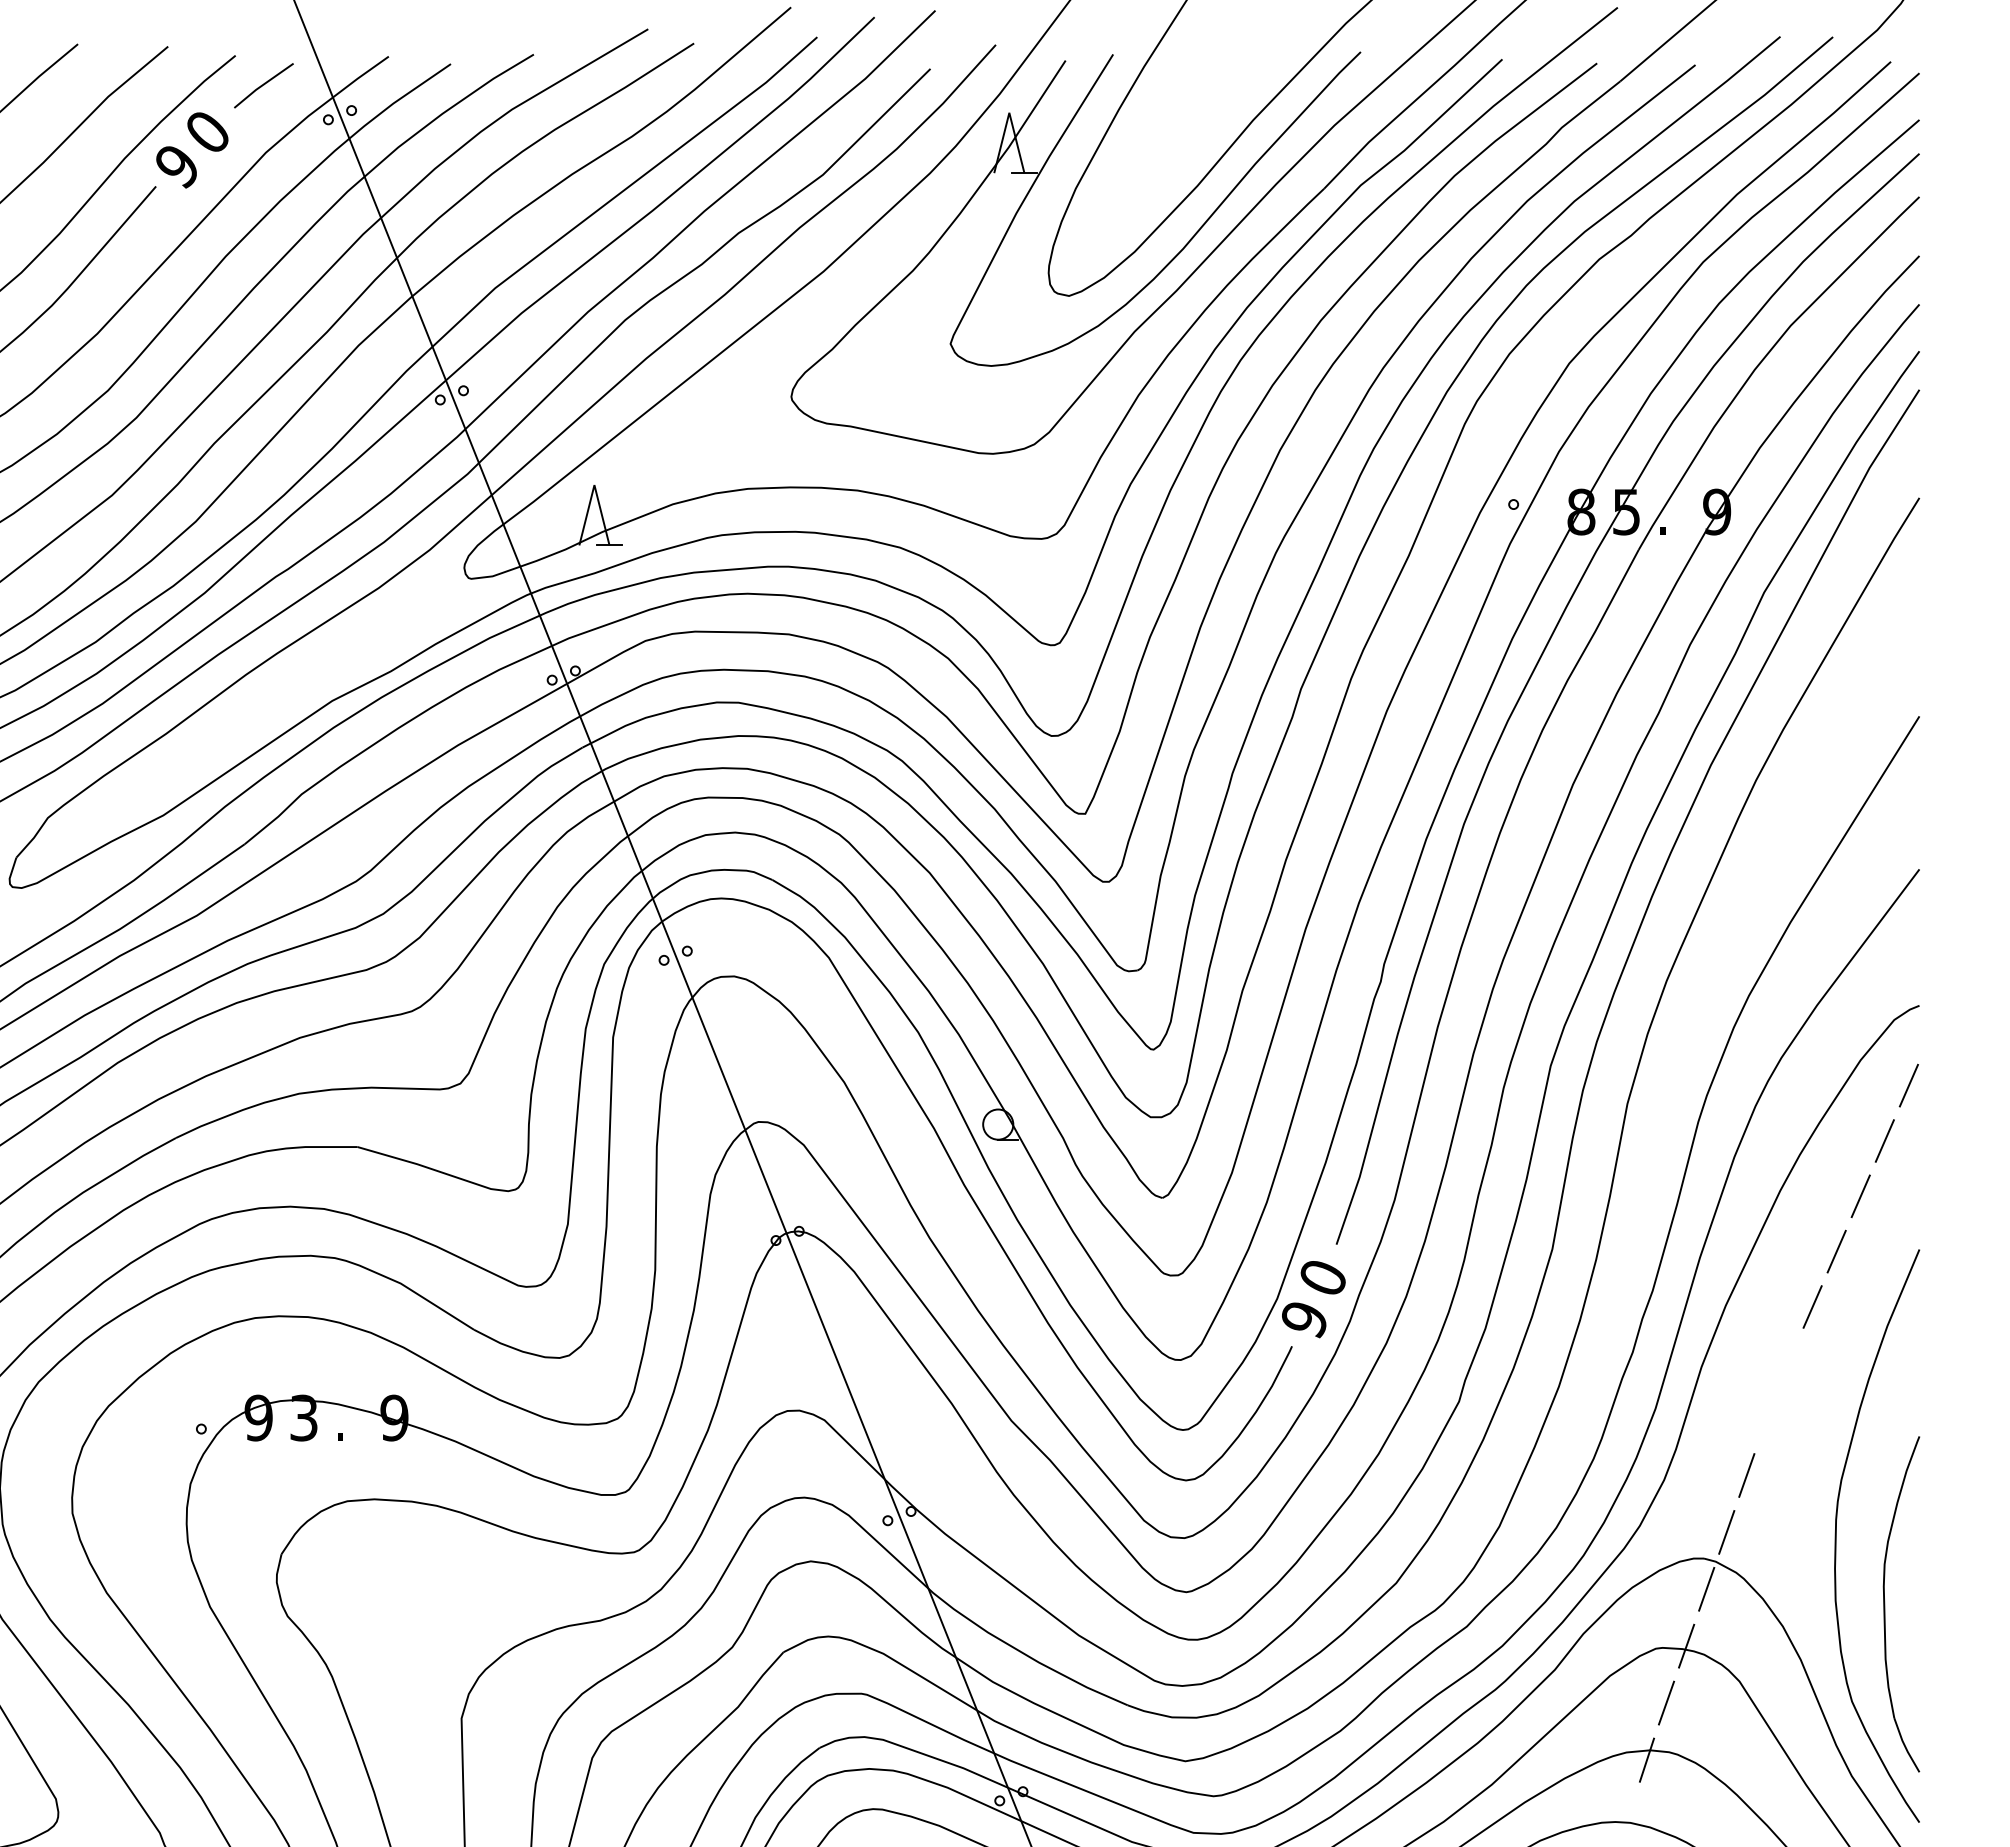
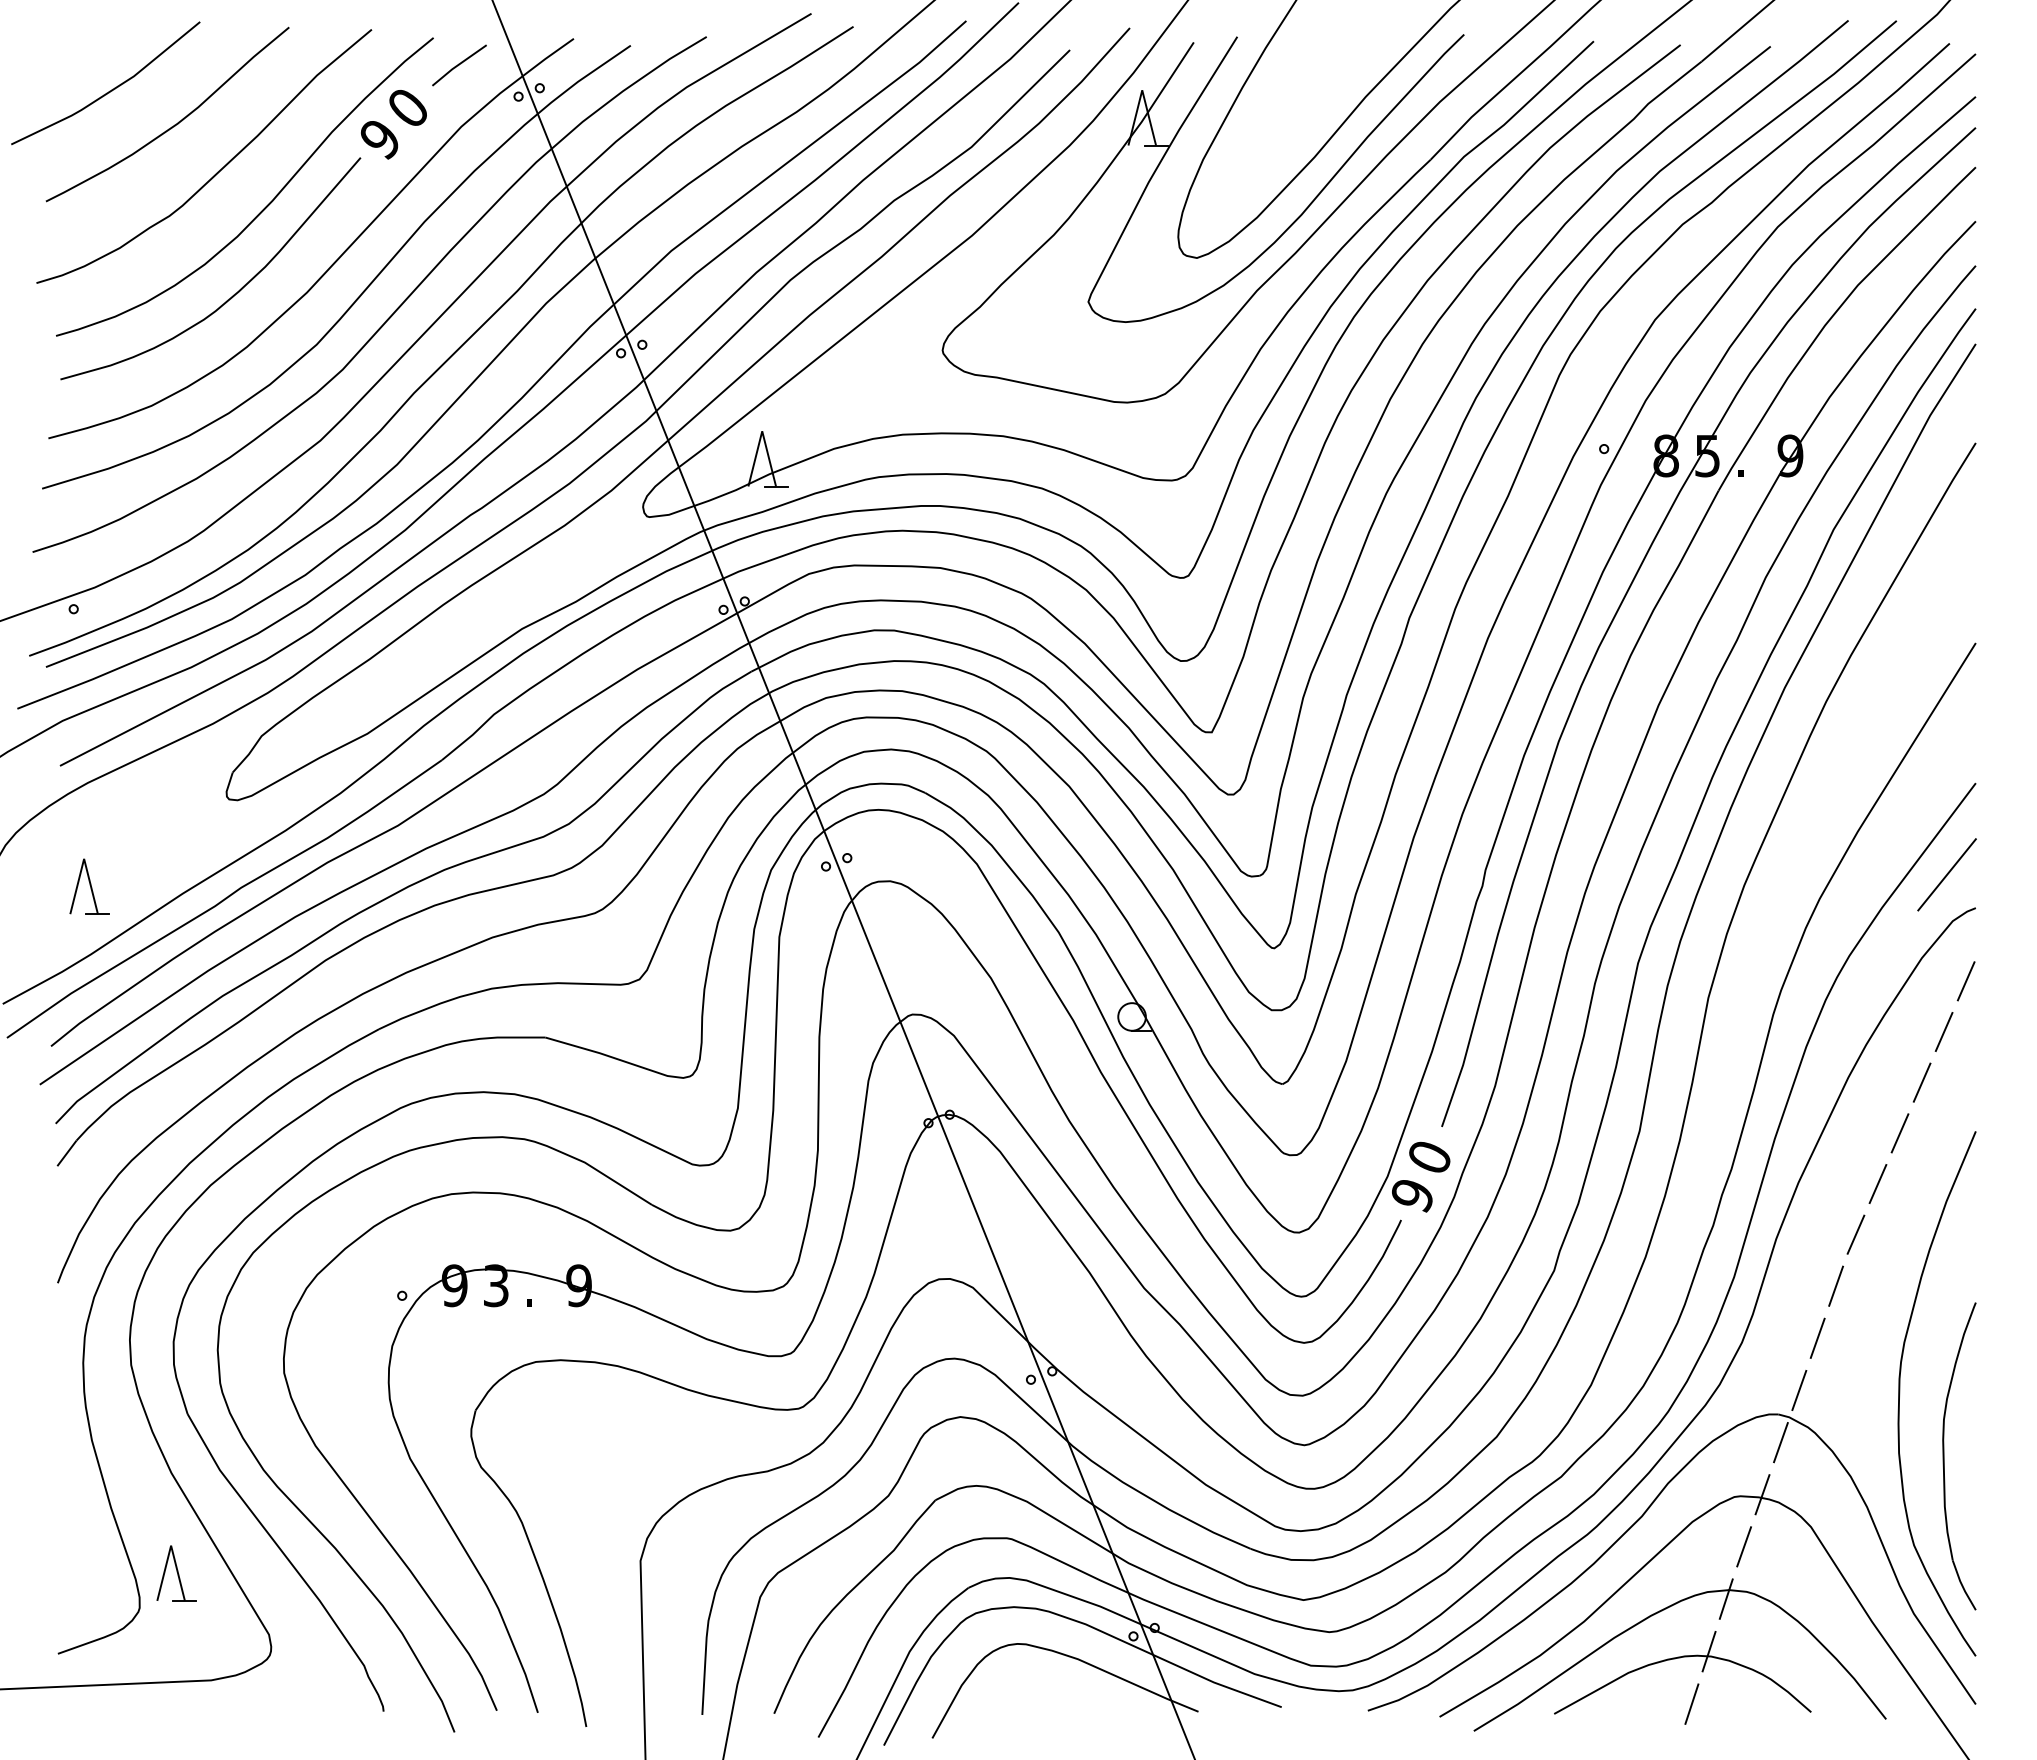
line: (1887, 969) -> (1946, 874), added
line: (1788, 1362) -> (1855, 1234), added
line: (1767, 1417) -> (1836, 1285), added
line: (1627, 1817) -> (1708, 1651), added

